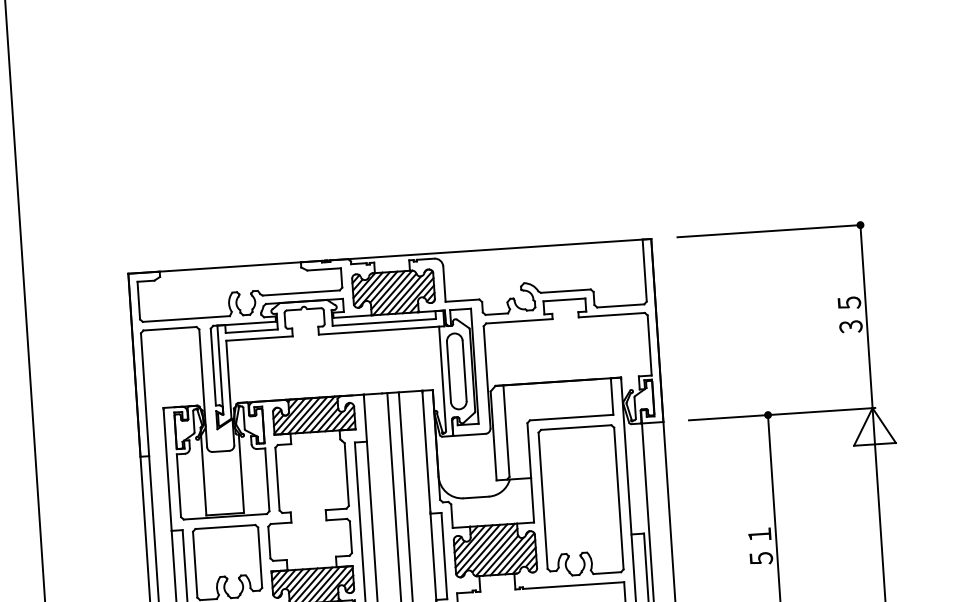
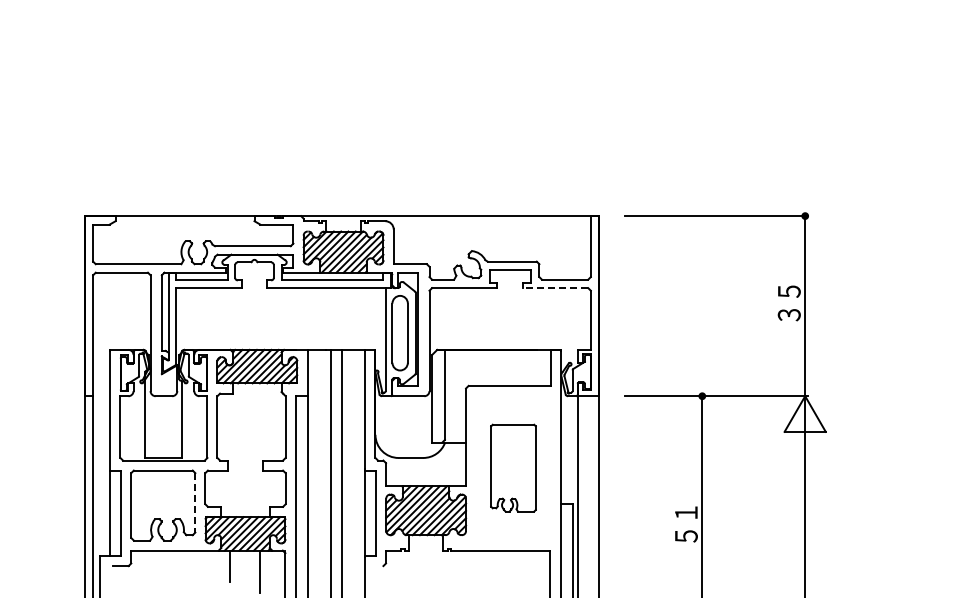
line: (611, 315) -> (555, 288), solid -> dashed
part: (581, 500) -> (513, 467), size x0.6
line: (260, 557) -> (195, 502), solid -> dashed

